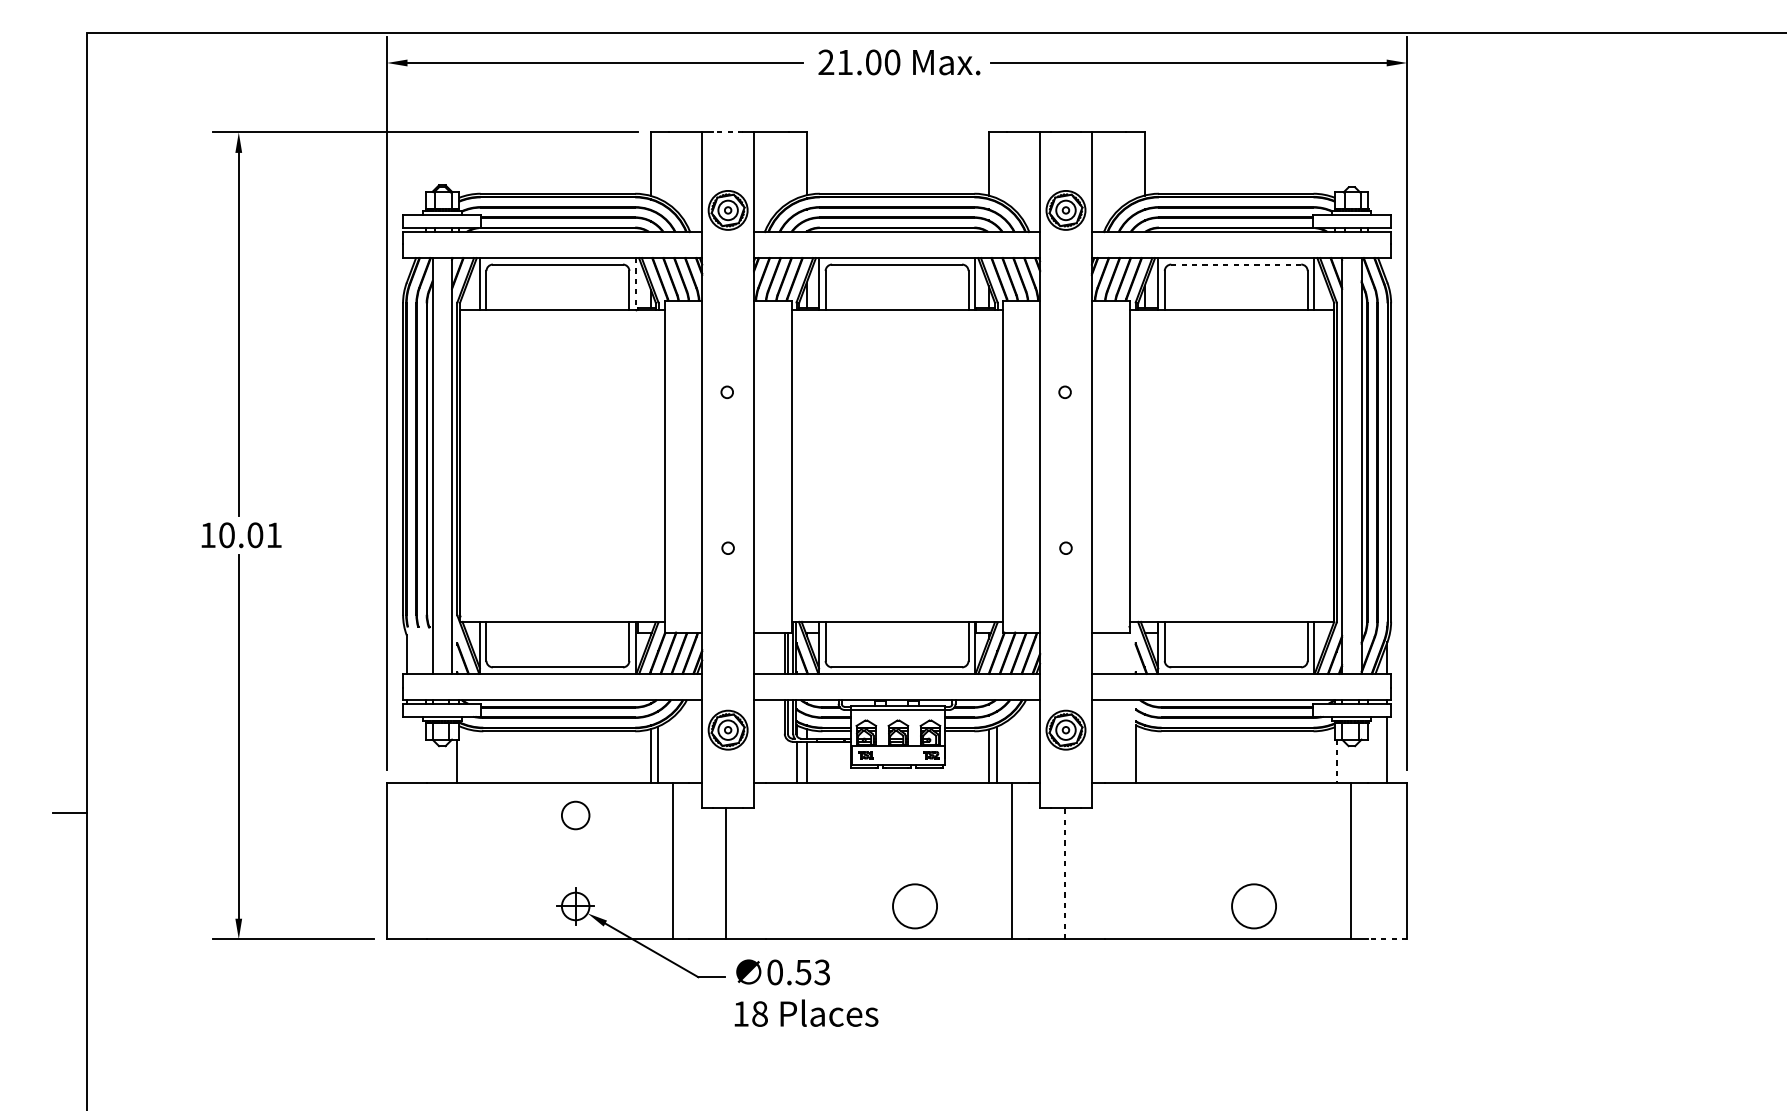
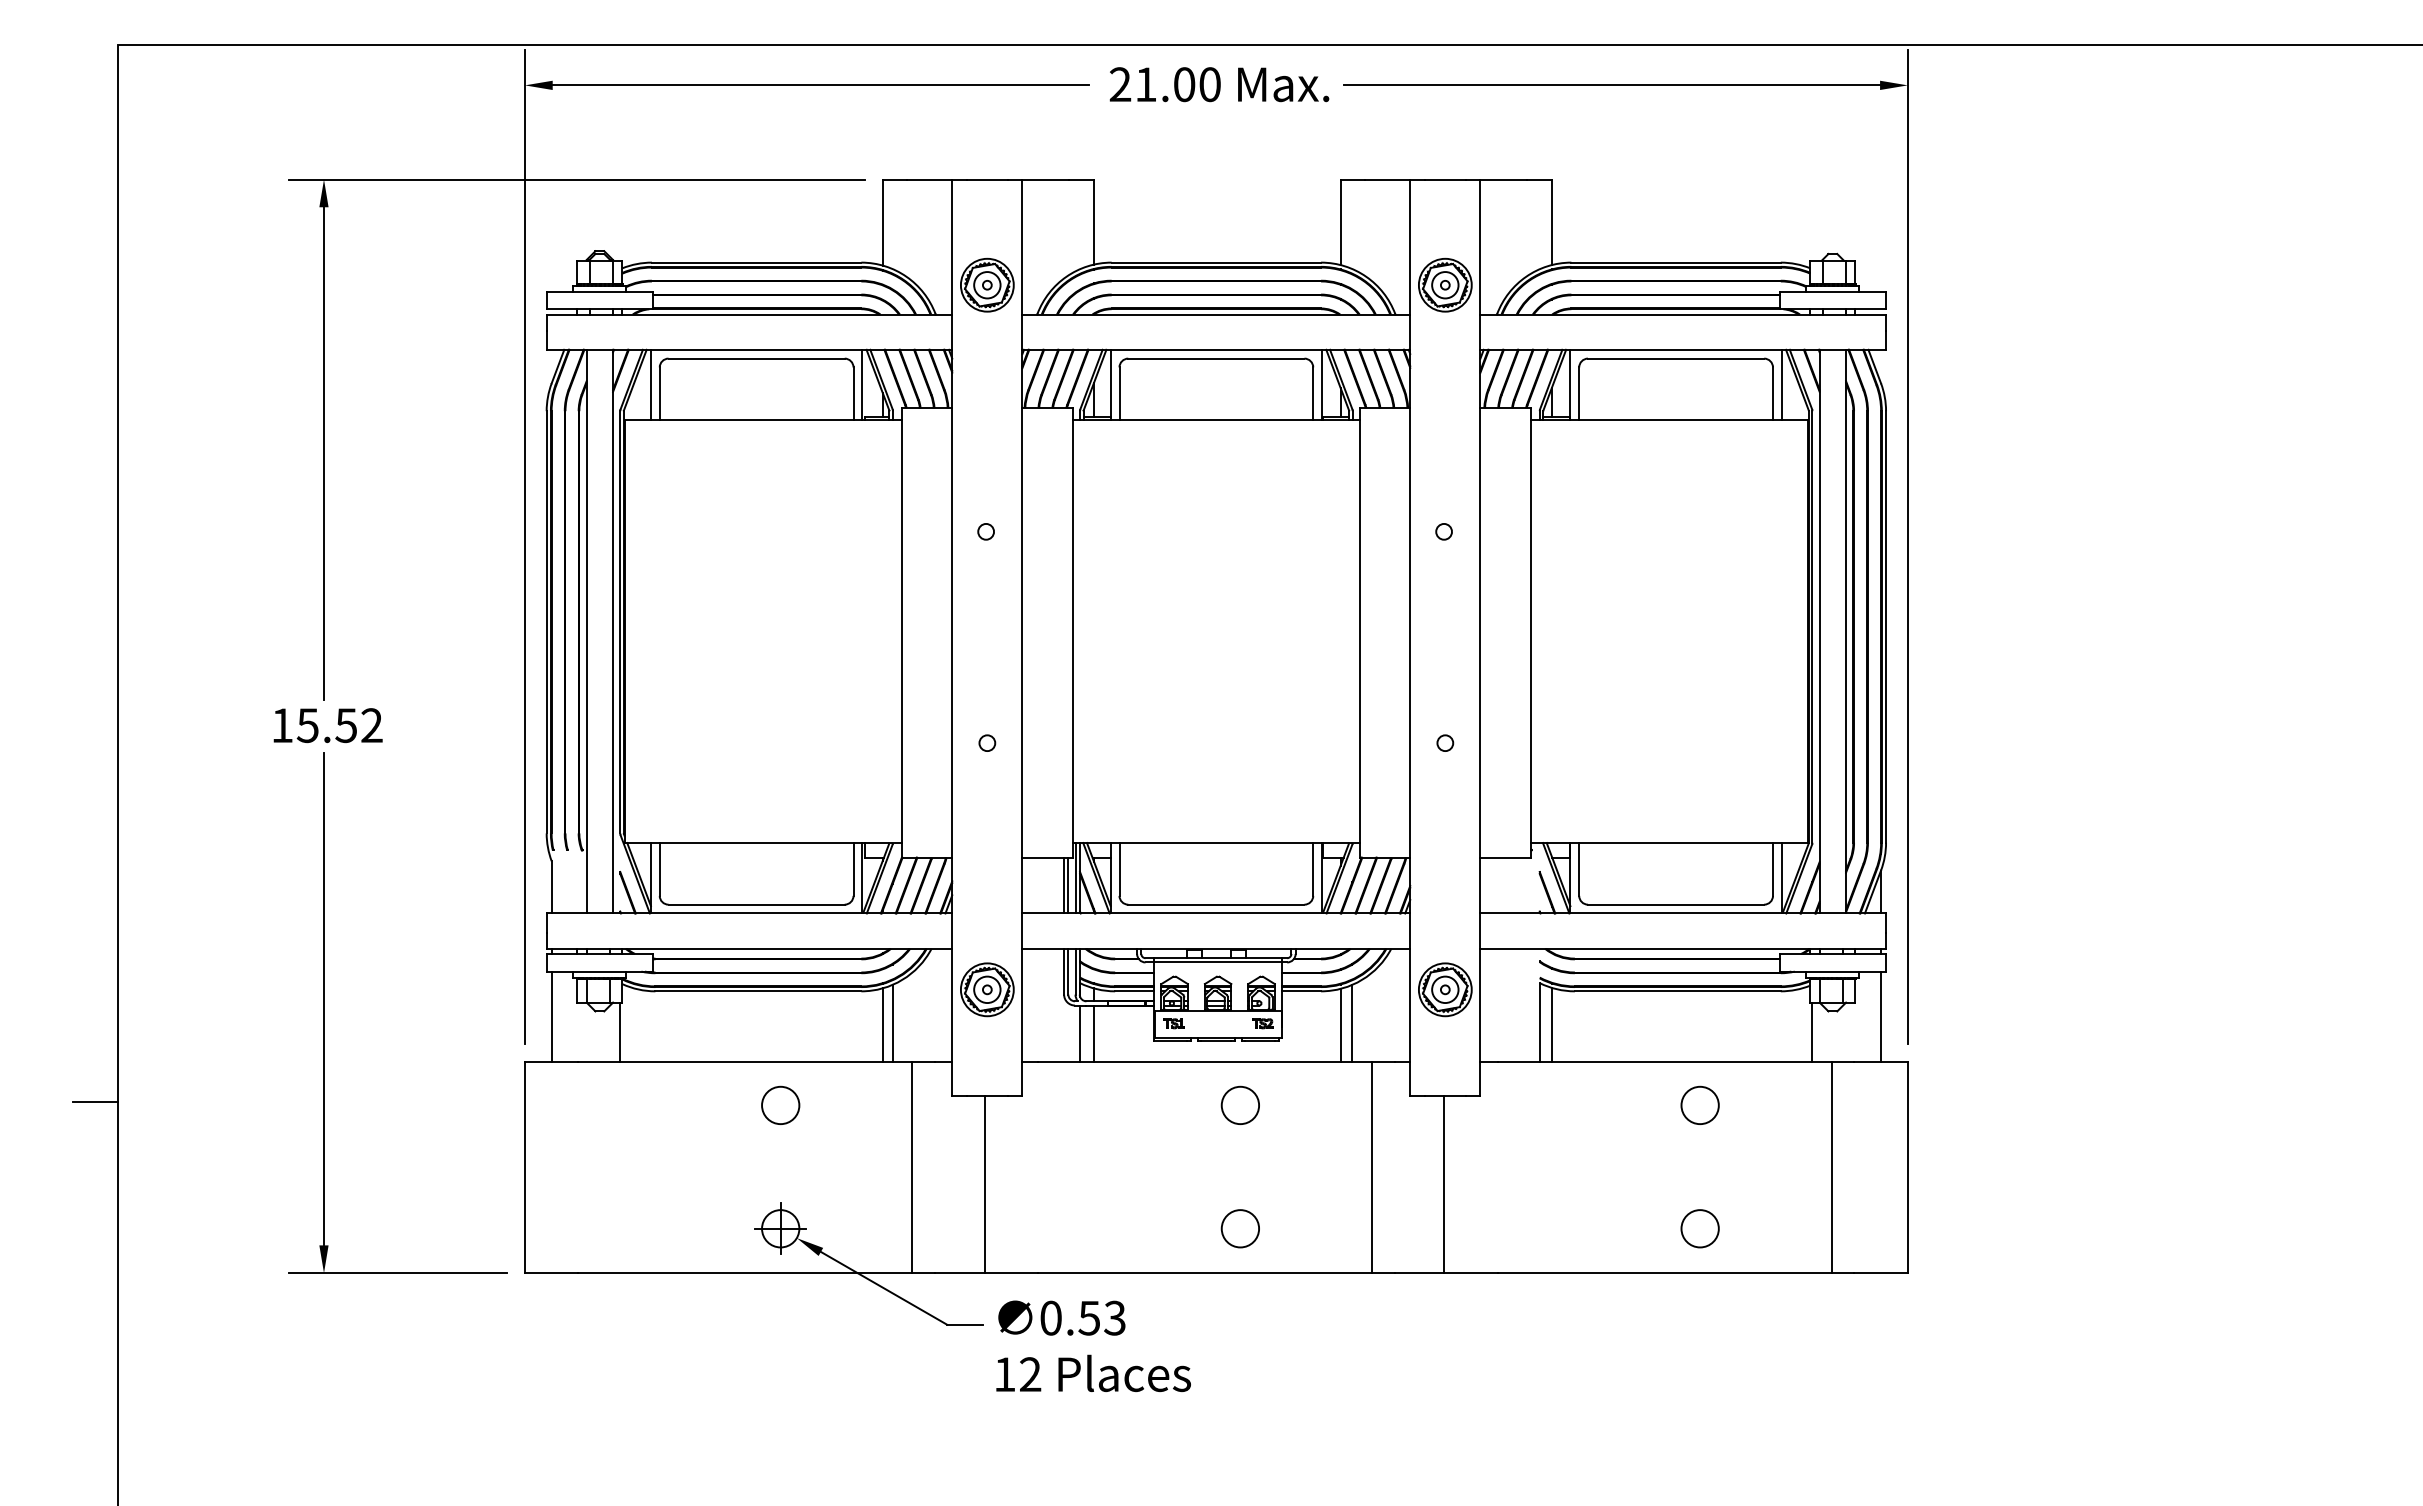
line: (727, 132) -> (986, 179), dashed -> solid
line: (1235, 264) -> (1675, 358), dashed -> solid
line: (636, 284) -> (862, 385), dashed -> solid
text: (250, 535) -> (339, 725), 10.01 -> 15.52
line: (406, 749) -> (551, 1016), added
line: (1144, 755) -> (1551, 1024), added
line: (1336, 761) -> (1812, 1032), dashed -> solid
circle: (914, 814) -> (1239, 1104), added
circle: (1253, 814) -> (1699, 1104), added
line: (1065, 873) -> (1444, 1184), dashed -> solid
circle: (914, 906) -> (1239, 1228), size x0.62
circle: (1253, 906) -> (1699, 1228), size x0.62
line: (1387, 939) -> (1881, 1273), dashed -> solid
text: (759, 1013) -> (1030, 1374), 18 -> 12

